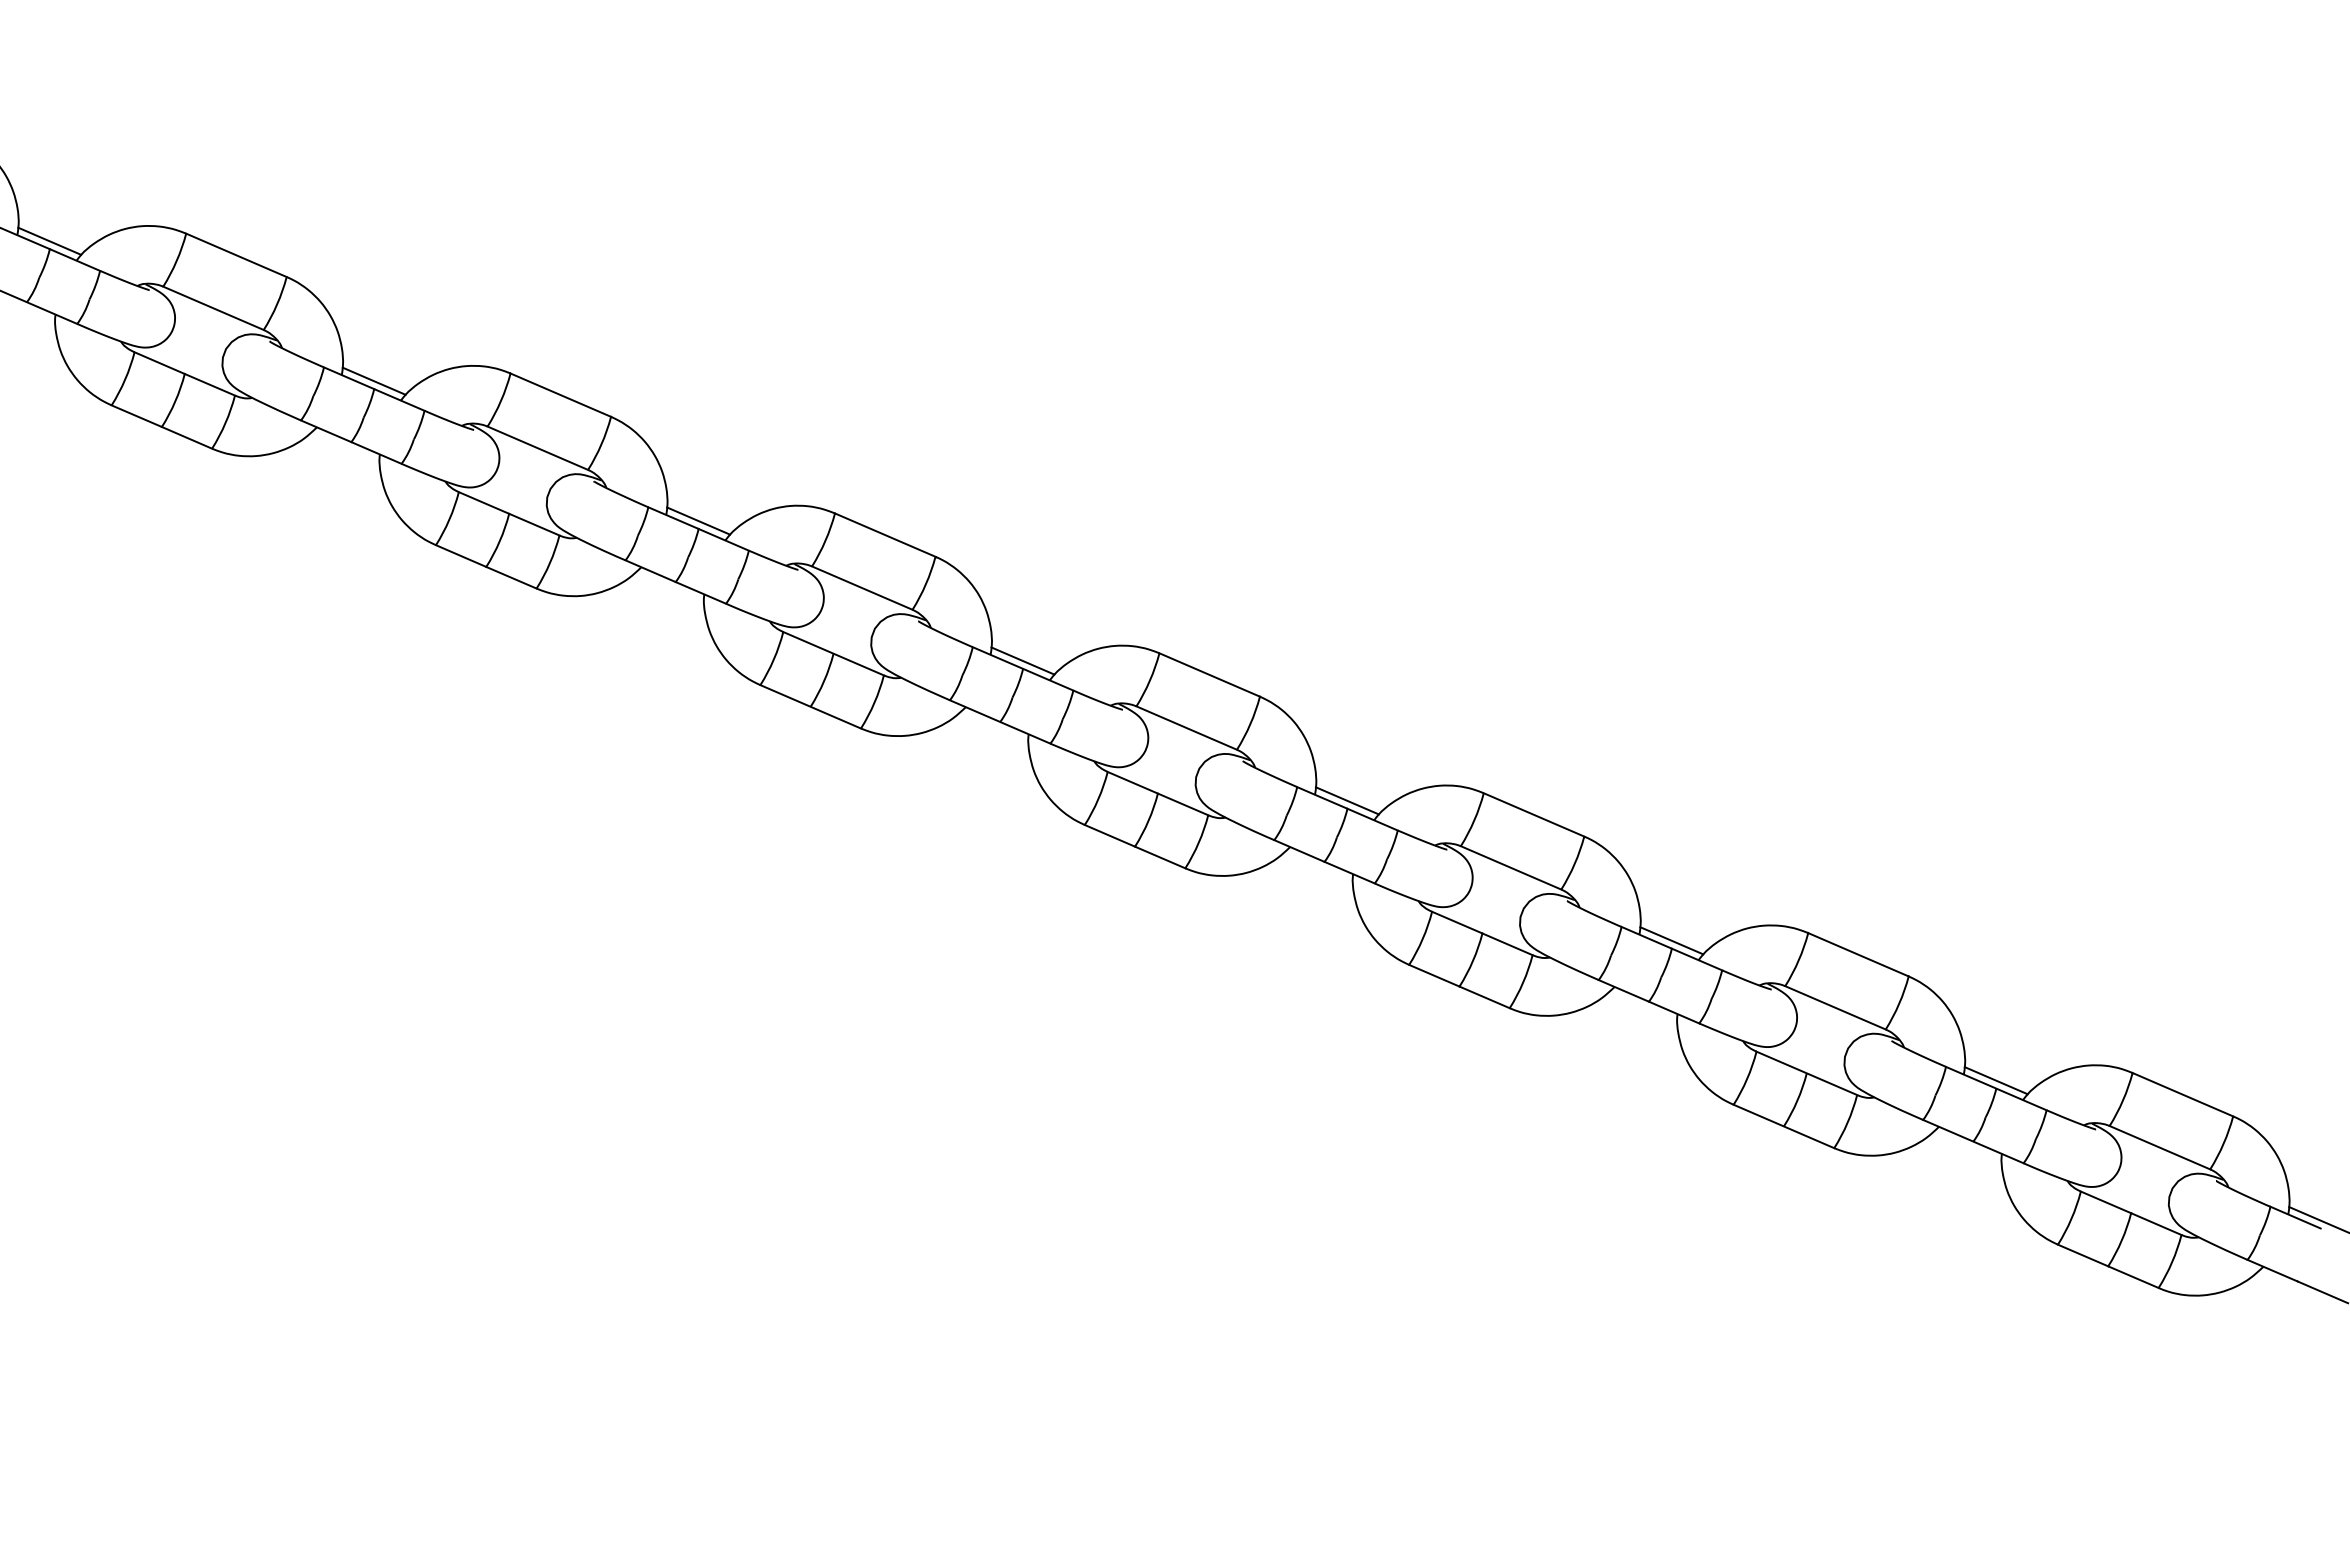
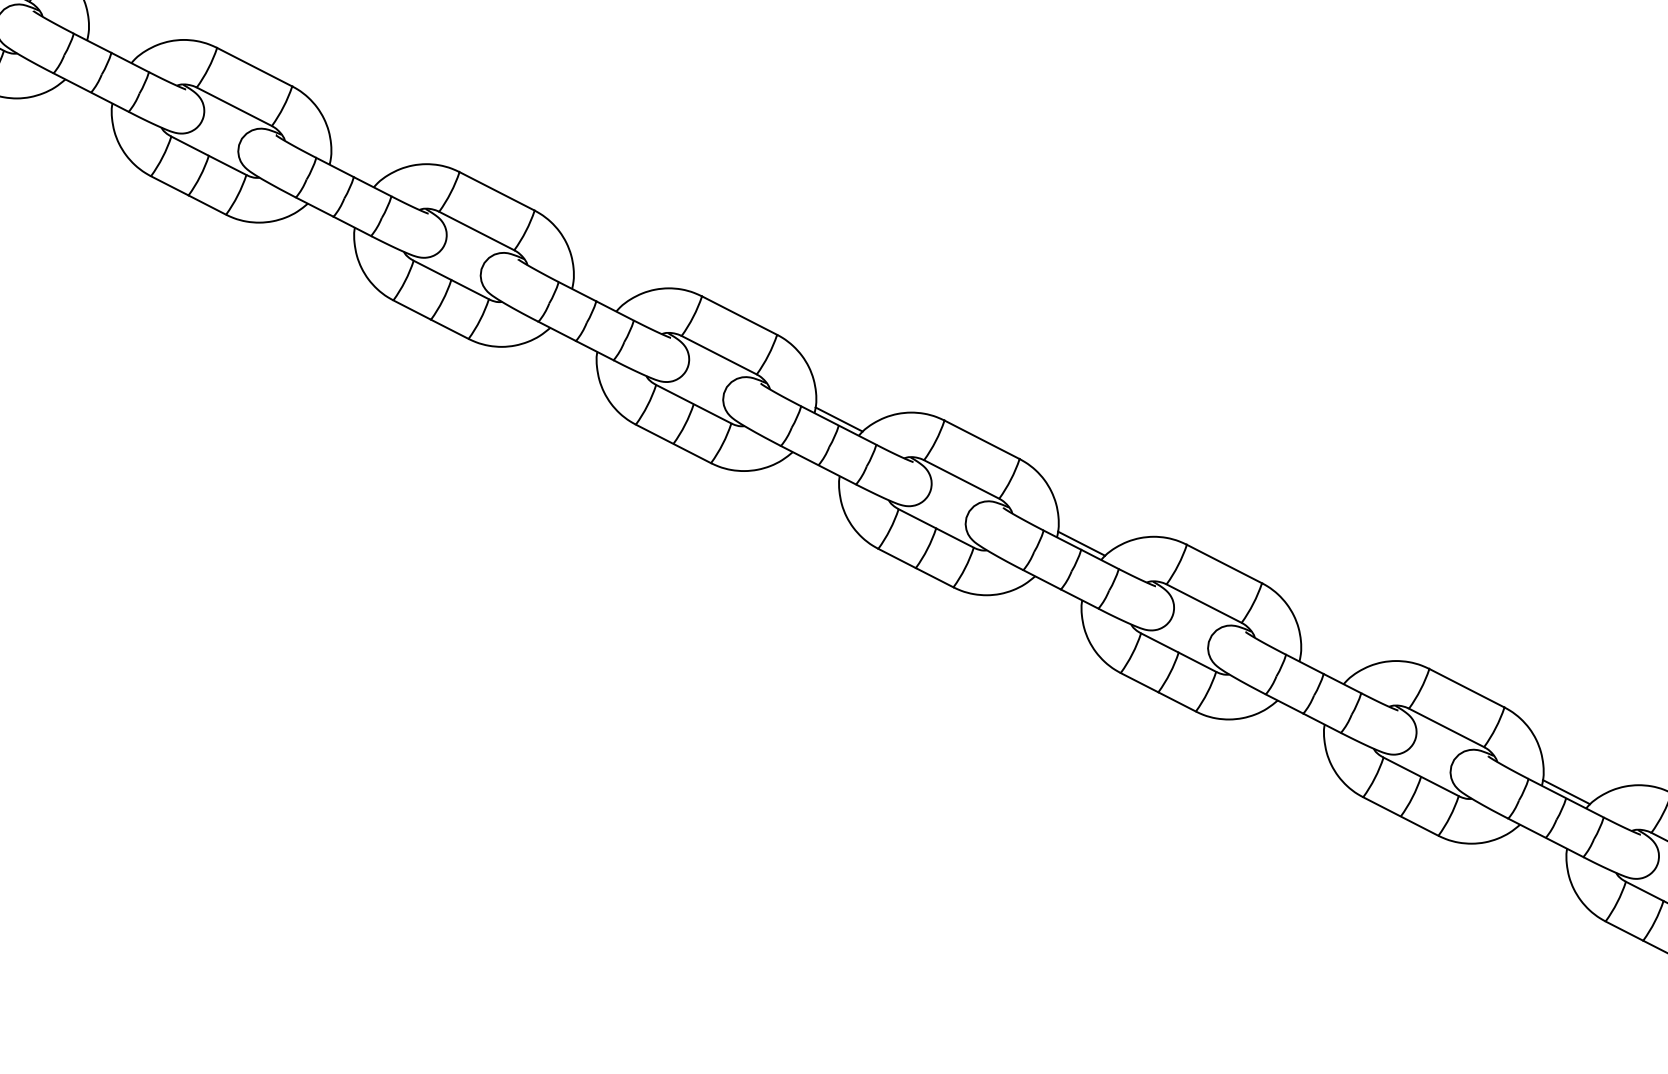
line: (49, 240) -> (111, 46), removed
line: (373, 380) -> (353, 170), removed
line: (698, 520) -> (596, 294), removed
line: (1671, 940) -> (1323, 667), removed

